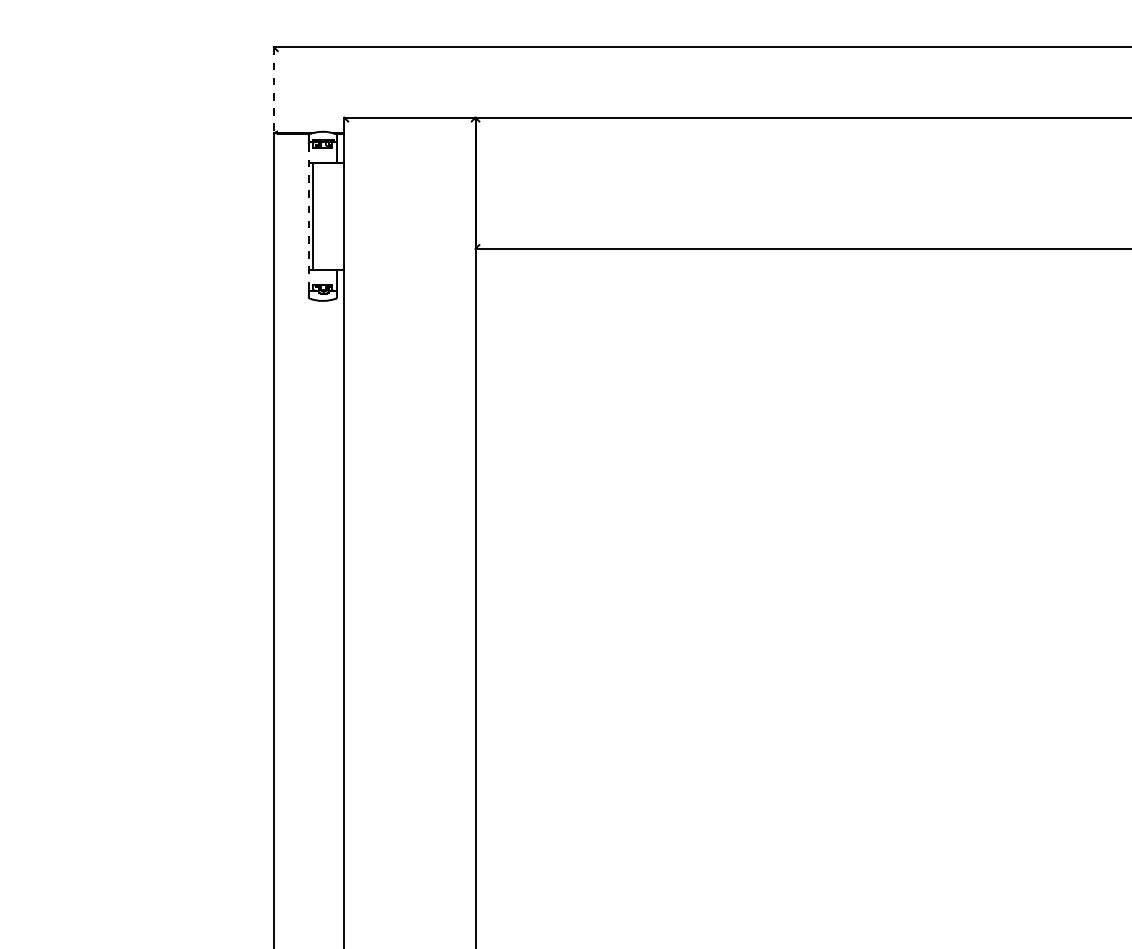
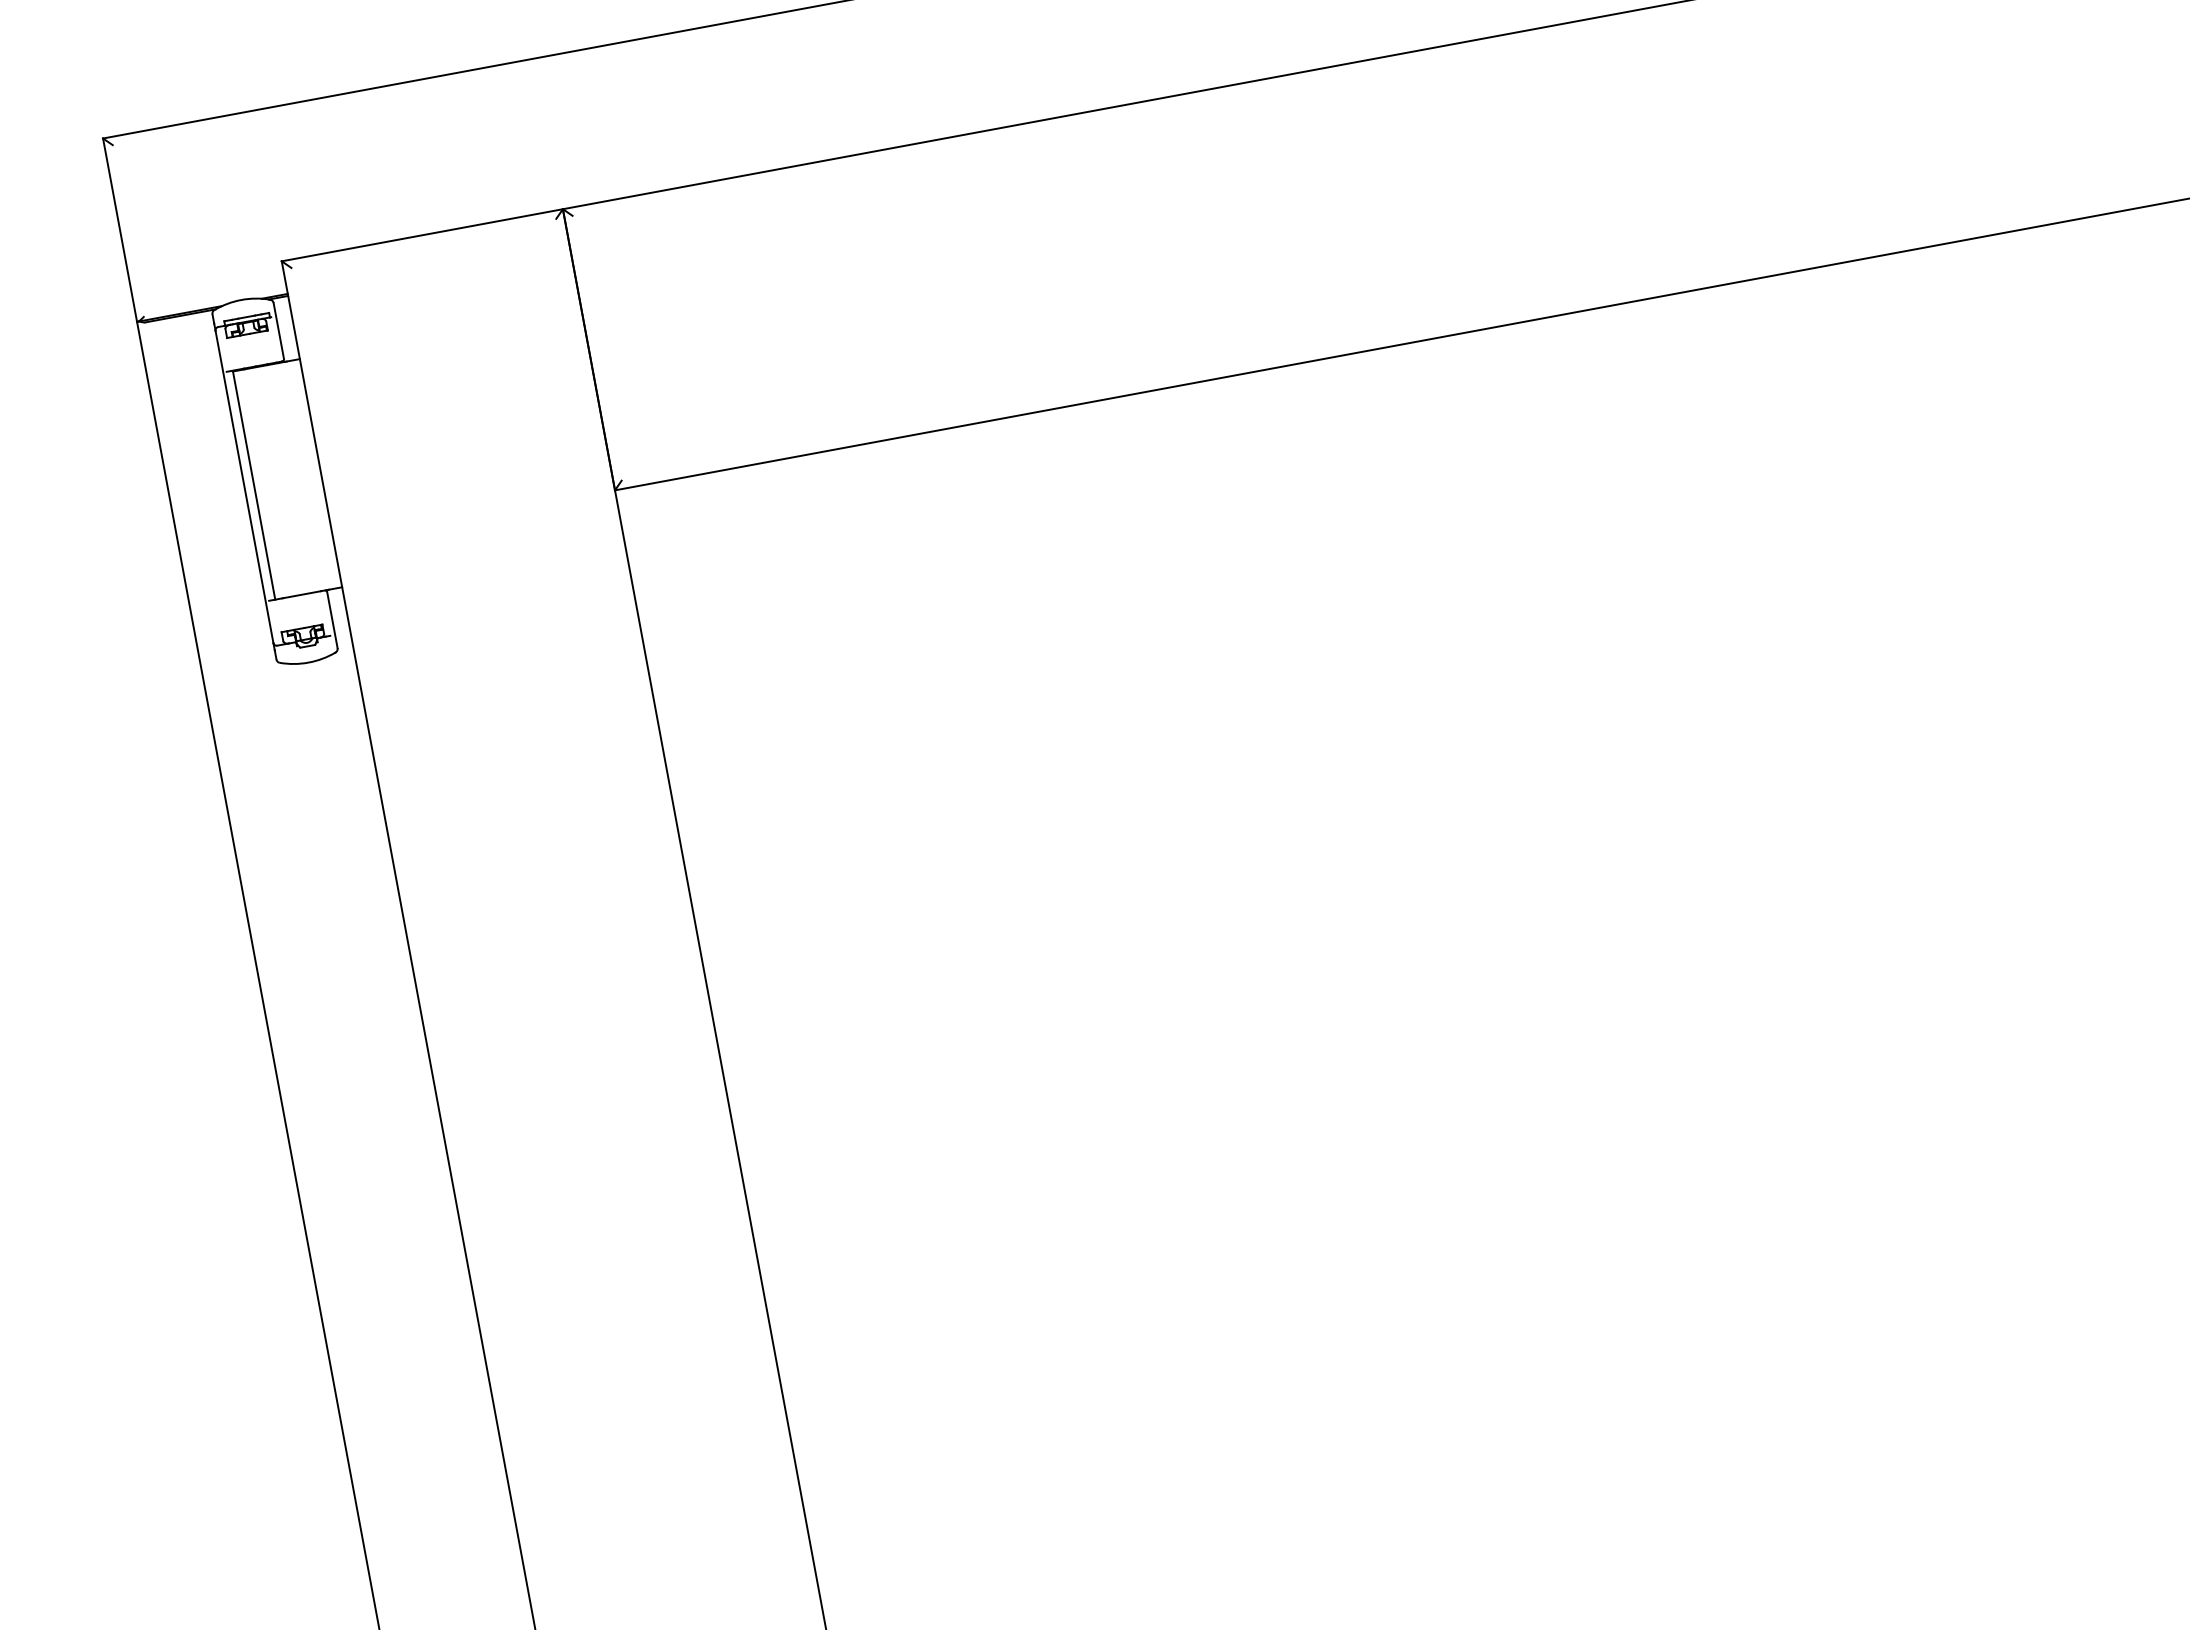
line: (273, 90) -> (119, 231), dashed -> solid
line: (308, 216) -> (244, 487), dashed -> solid

